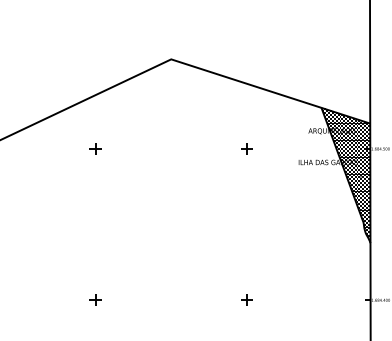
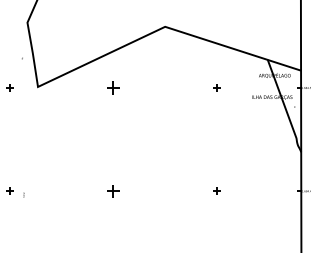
part: (95, 148) -> (113, 87), size x1.6
hatch: (345, 174) -> (284, 105), removed
part: (95, 299) -> (113, 190), size x1.6

